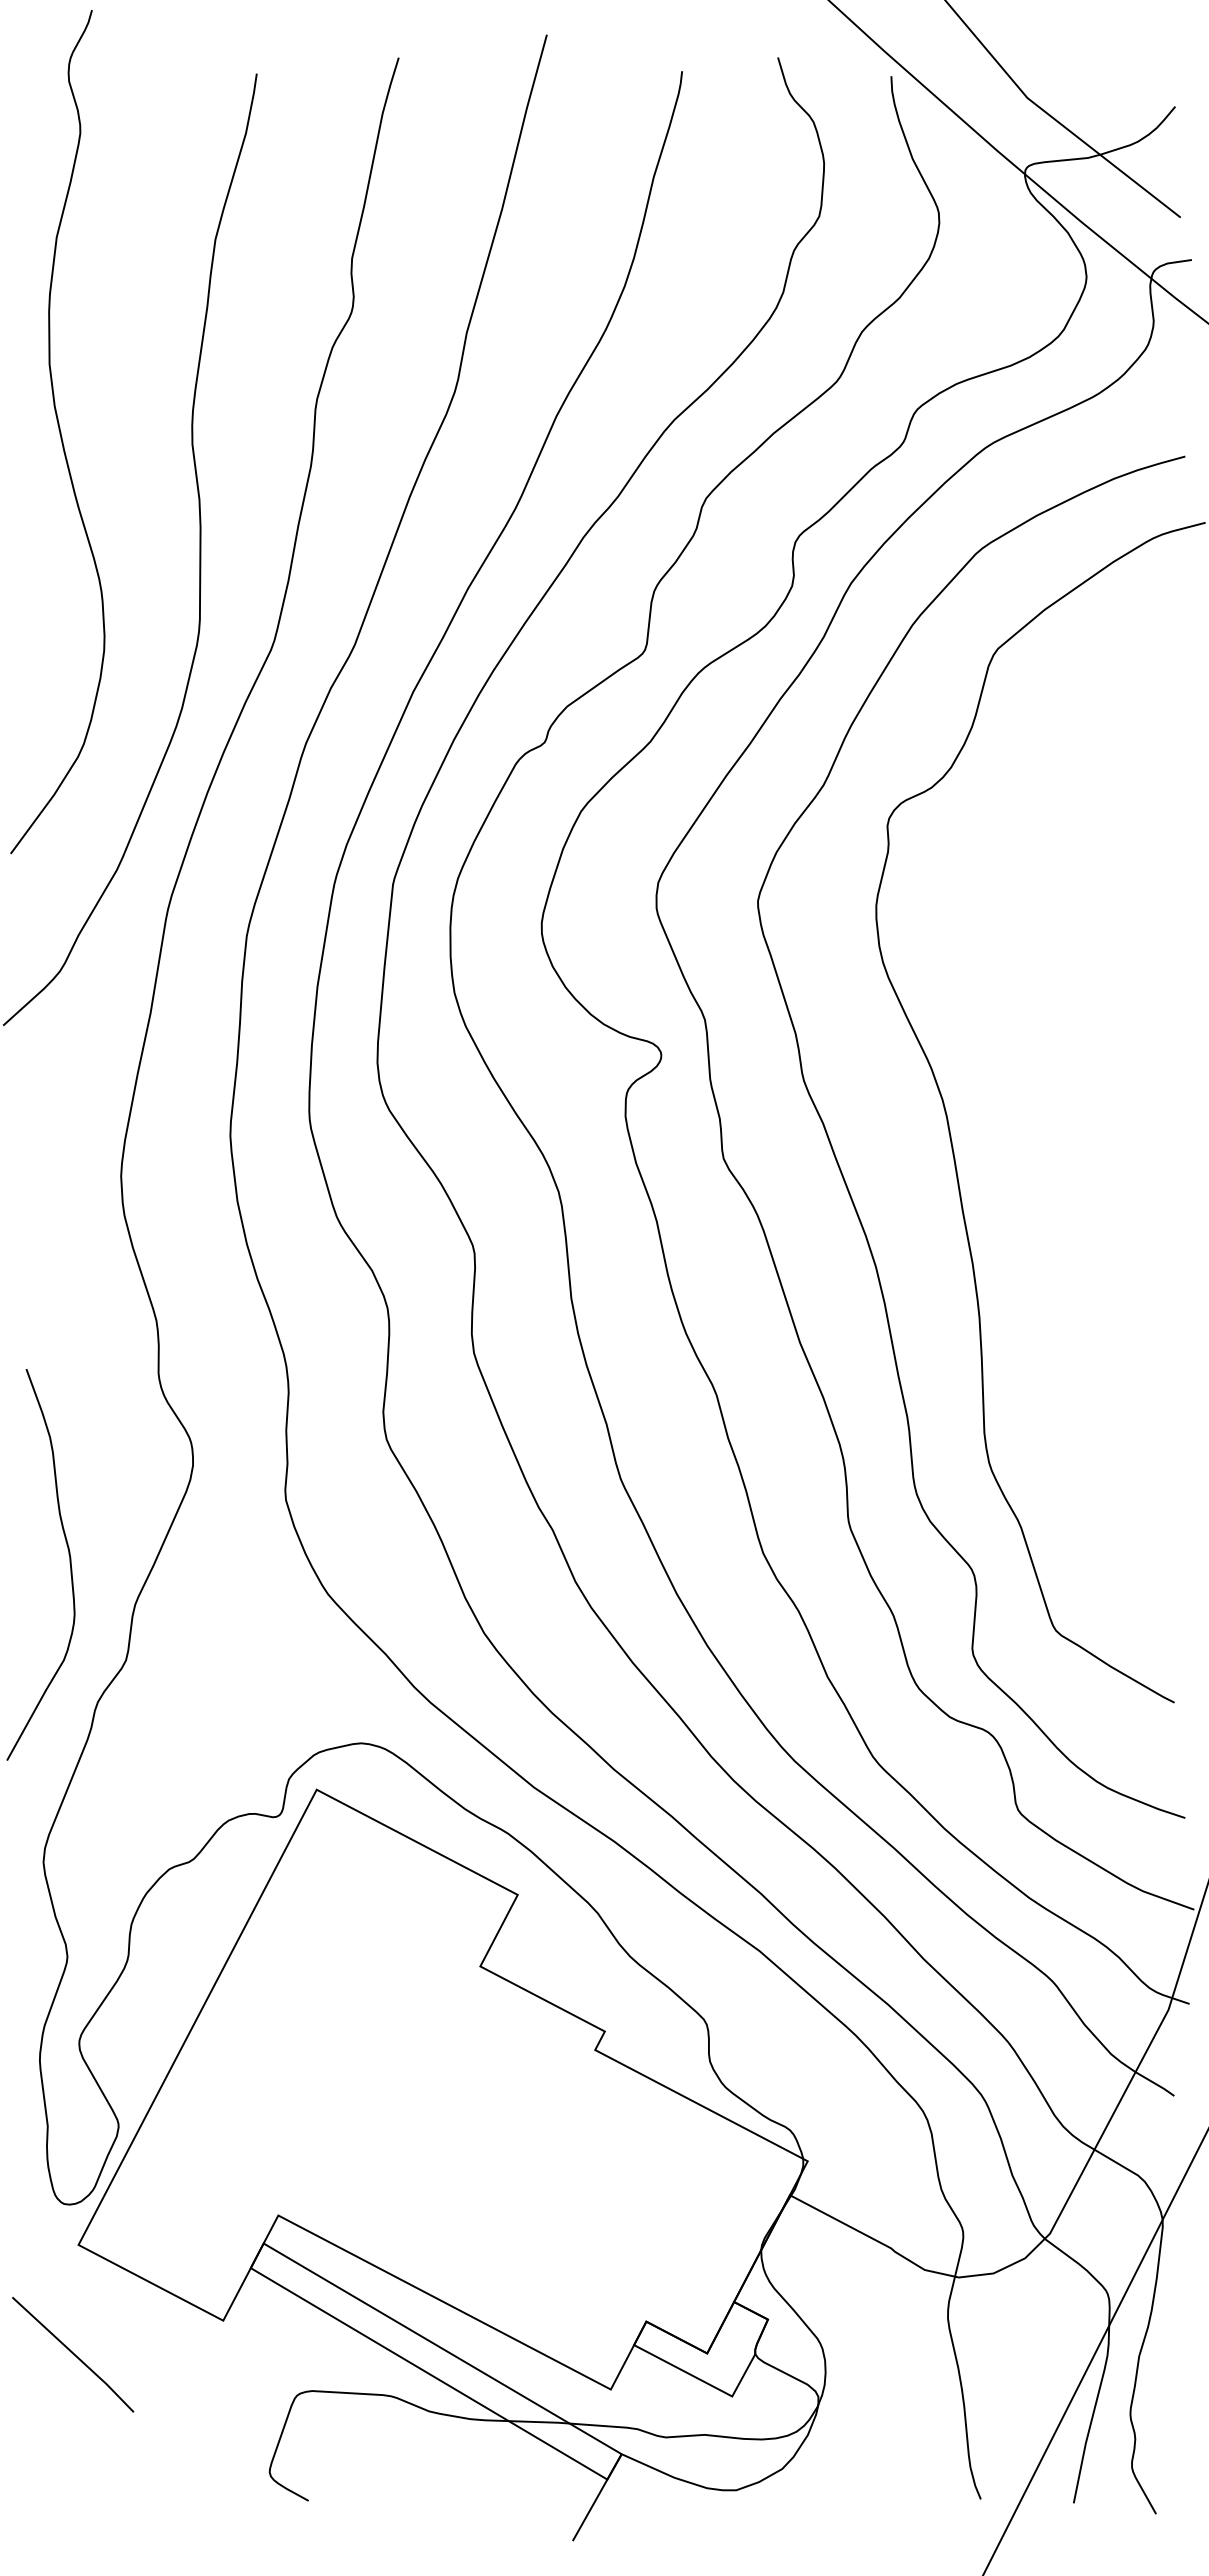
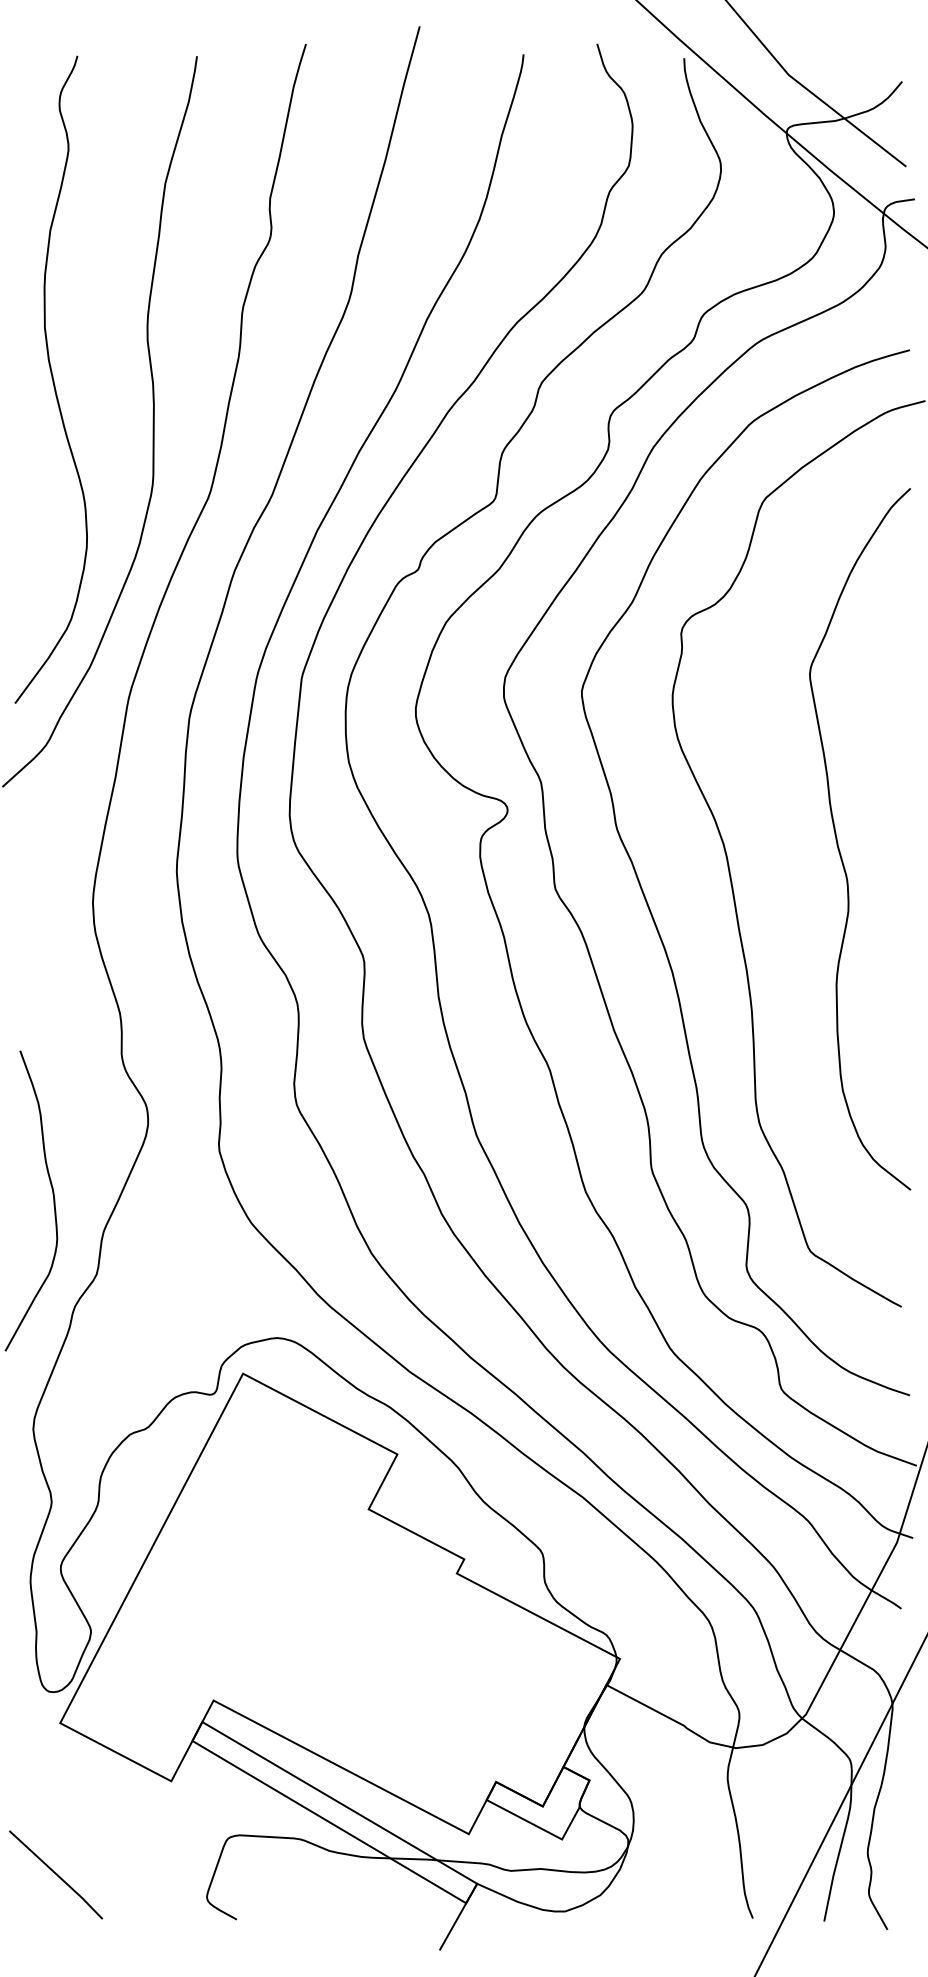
curve: (59, 432) -> (52, 380), moved
curve: (1092, 1101) -> (838, 845), added
line: (73, 2354) -> (56, 1874), moved

